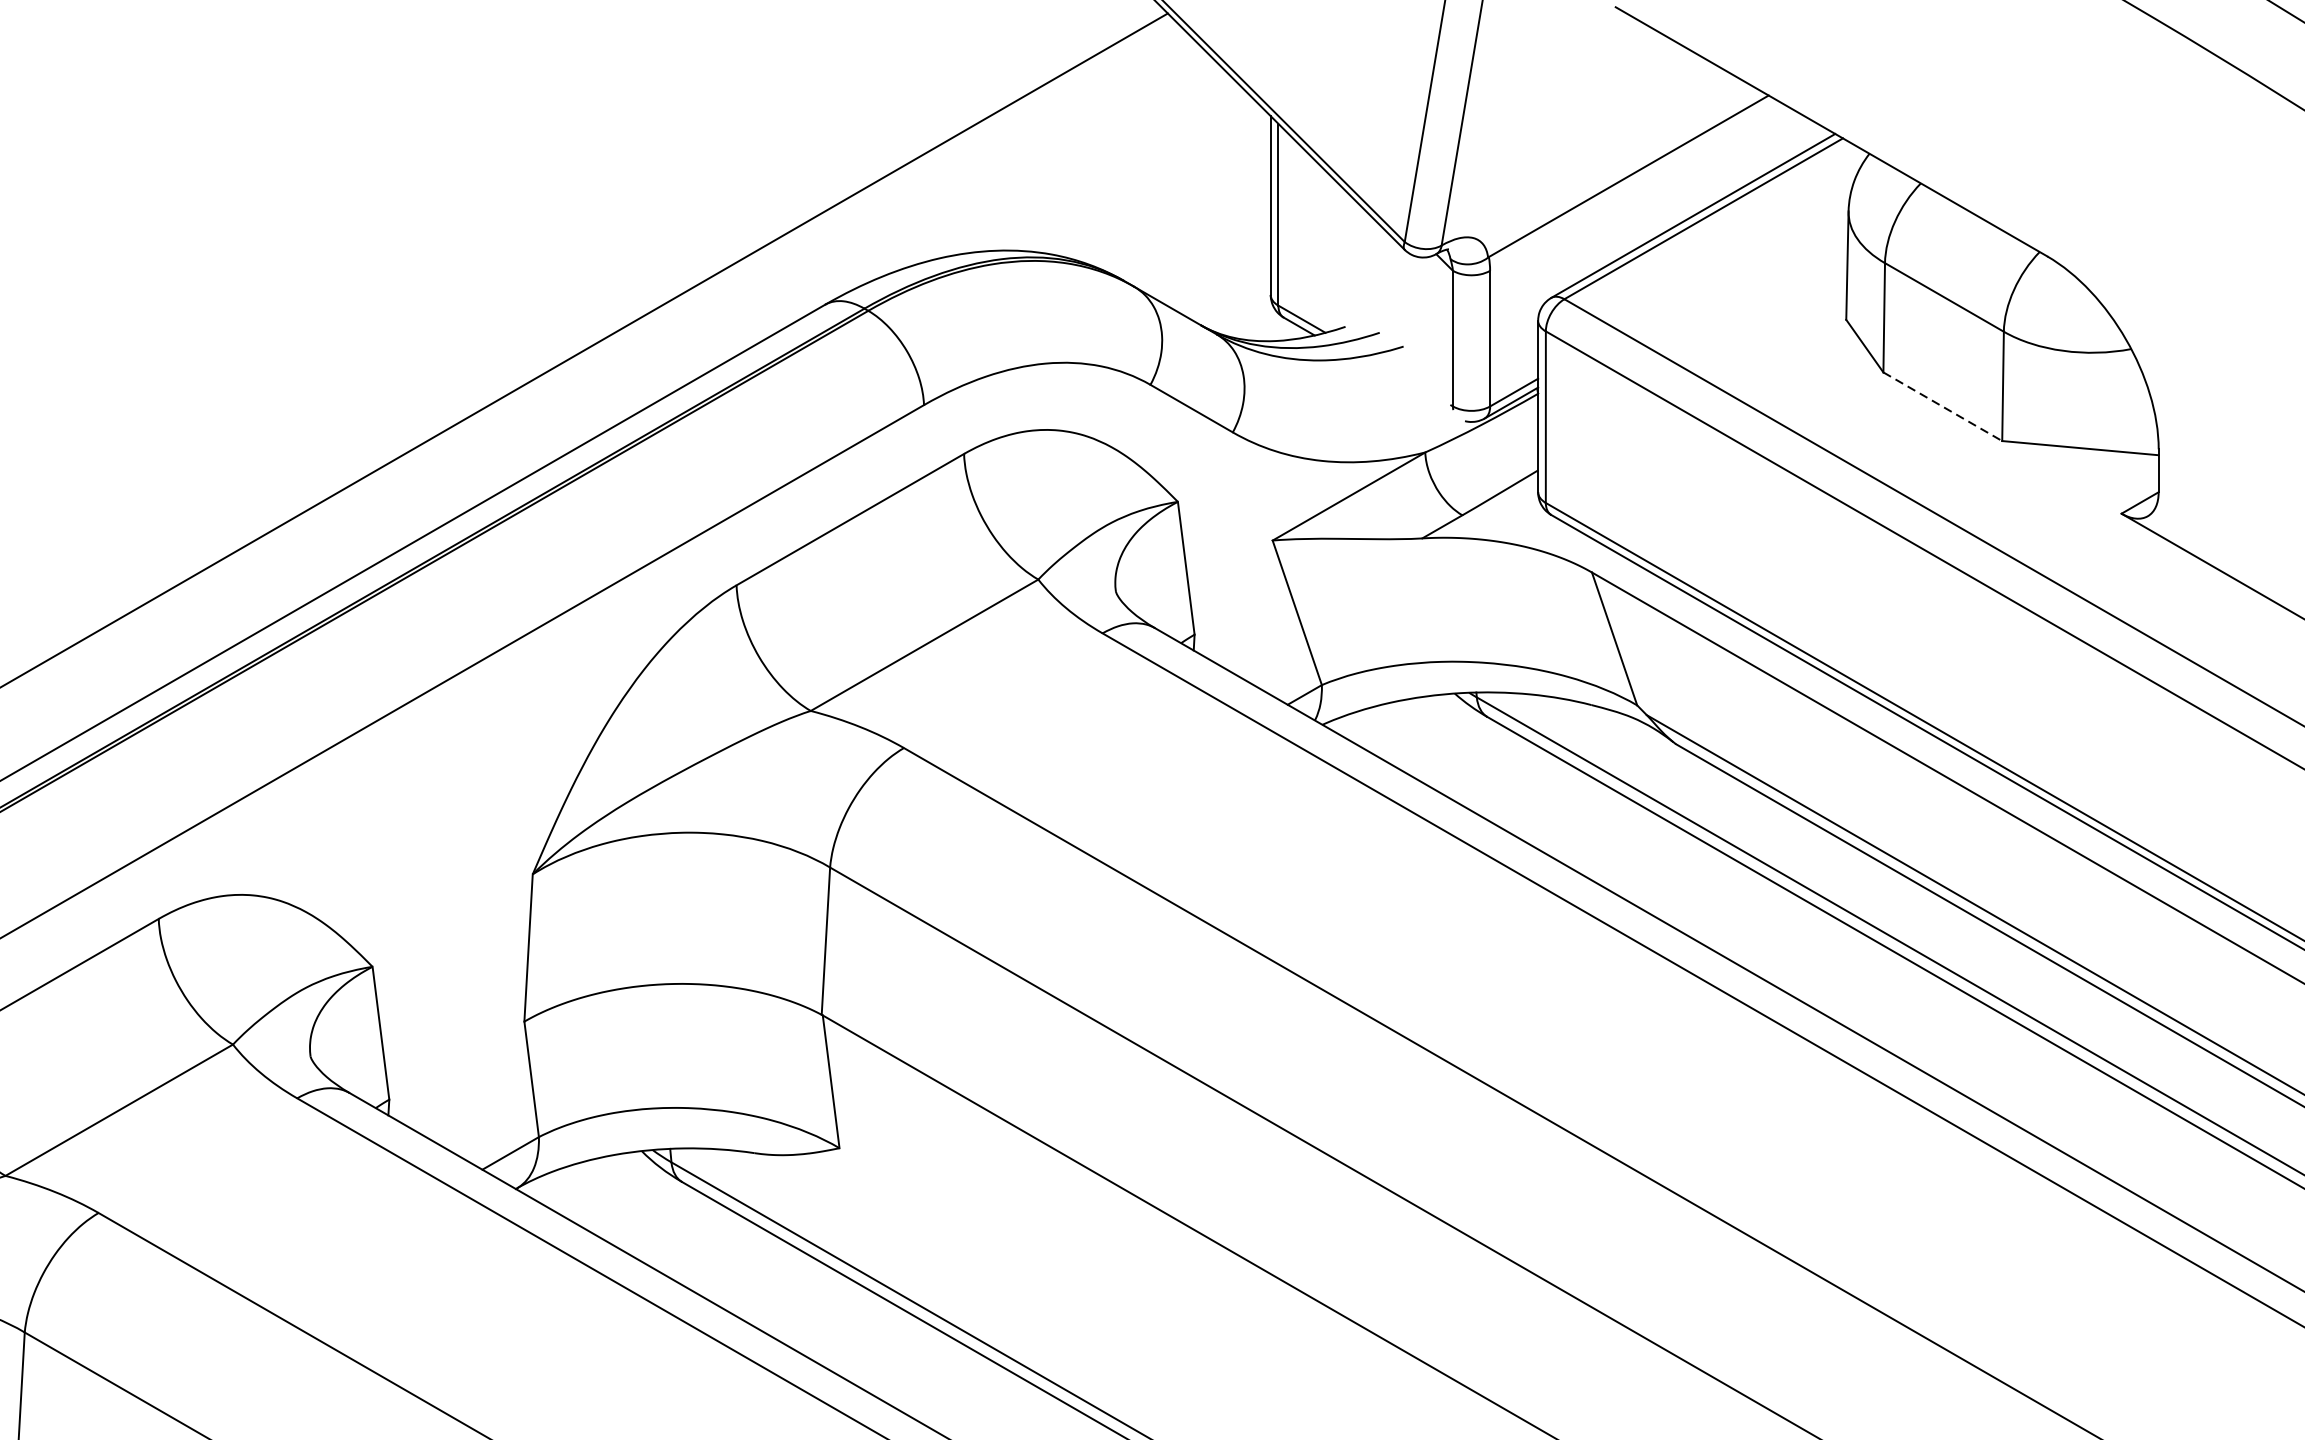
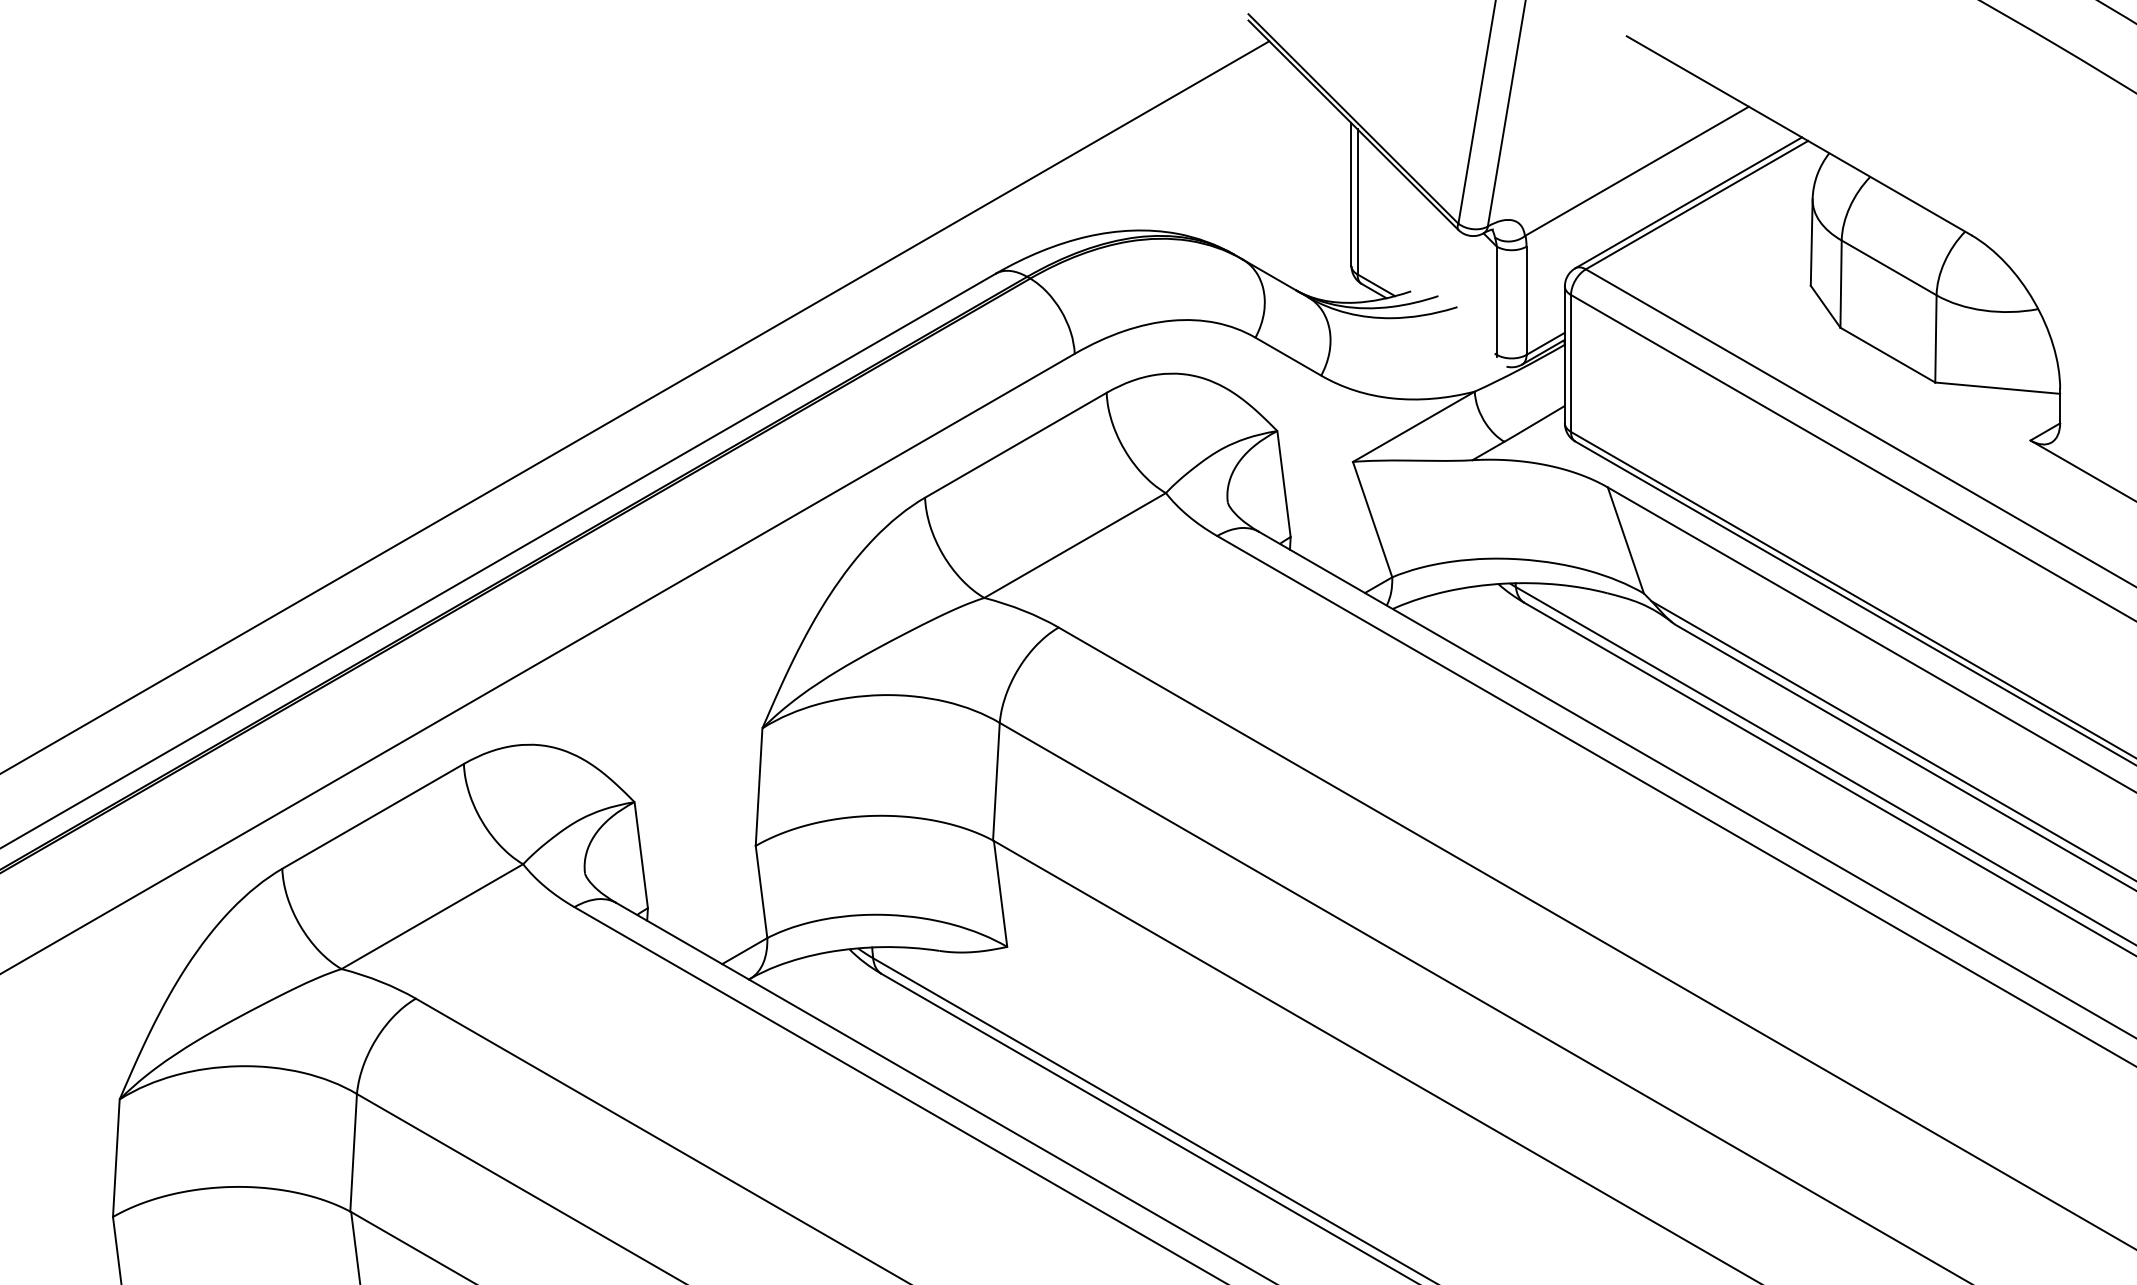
line: (1942, 407) -> (1887, 355), dashed -> solid

